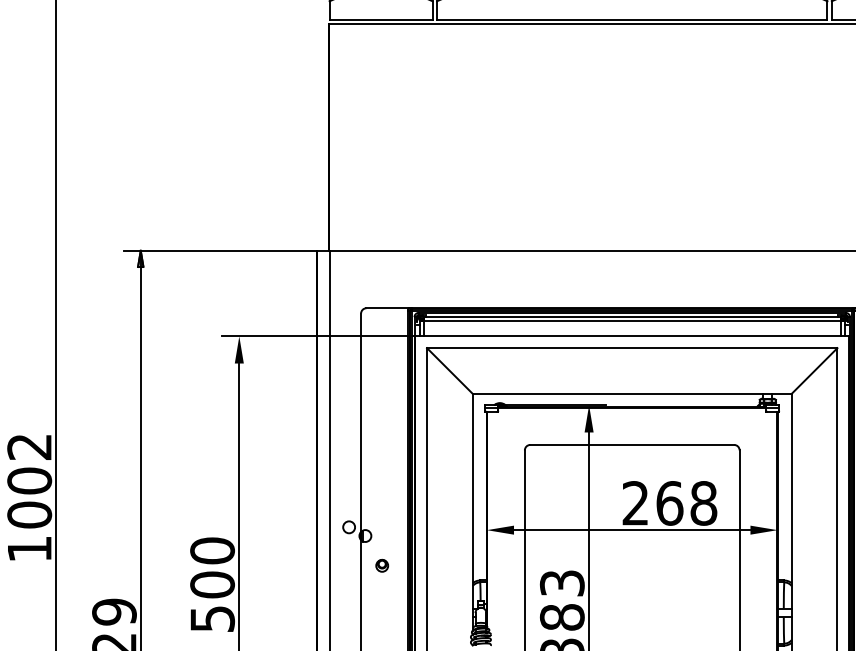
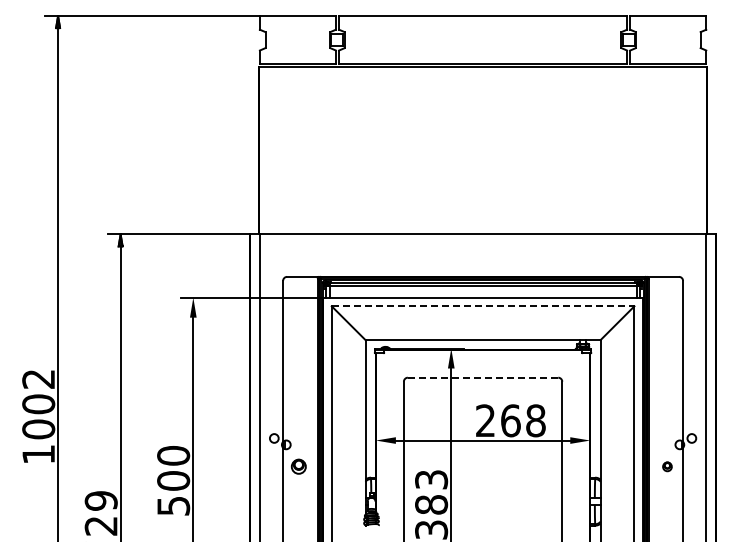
line: (632, 348) -> (483, 306), solid -> dashed
line: (631, 444) -> (482, 377), solid -> dashed
part: (381, 565) -> (298, 466), size x1.6

